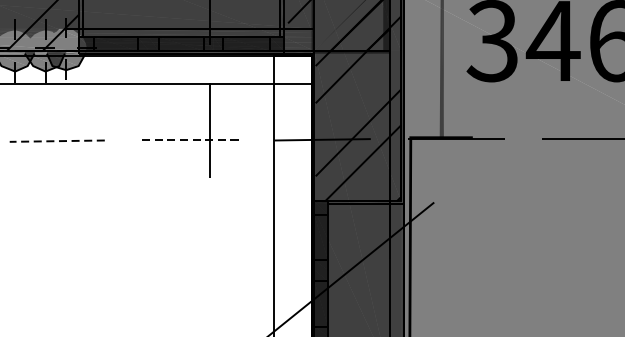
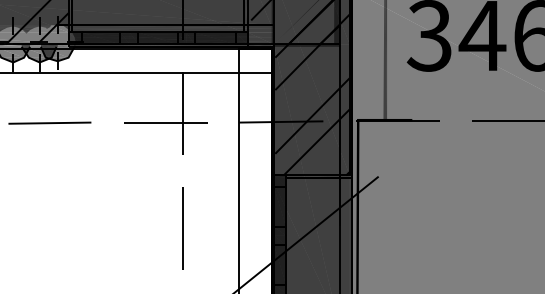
line: (189, 140) -> (165, 122), dashed -> solid
line: (56, 141) -> (49, 123), dashed -> solid
line: (209, 261) -> (182, 228), added

